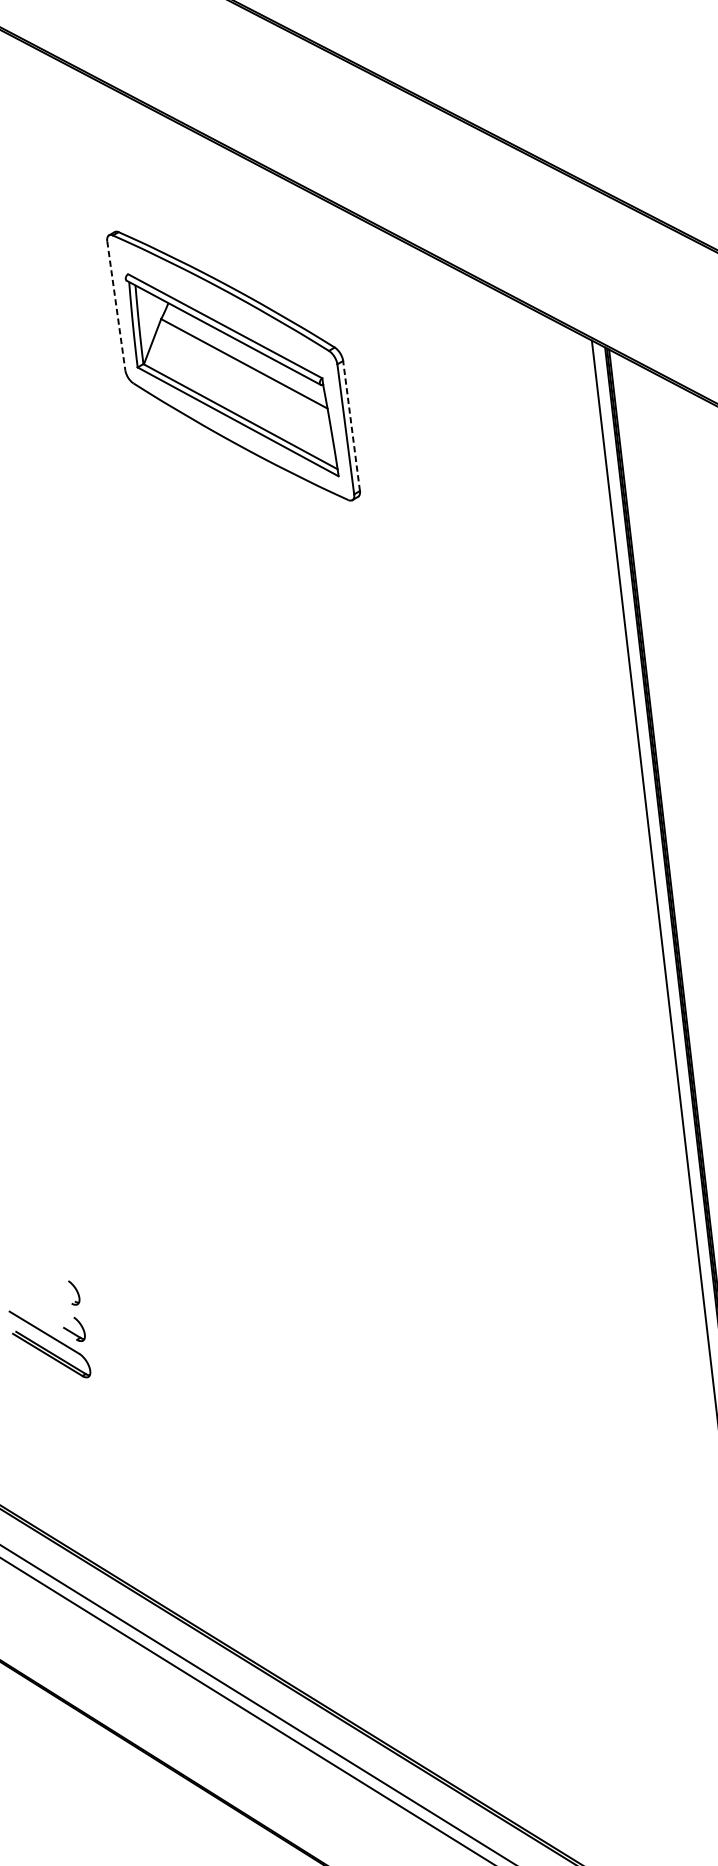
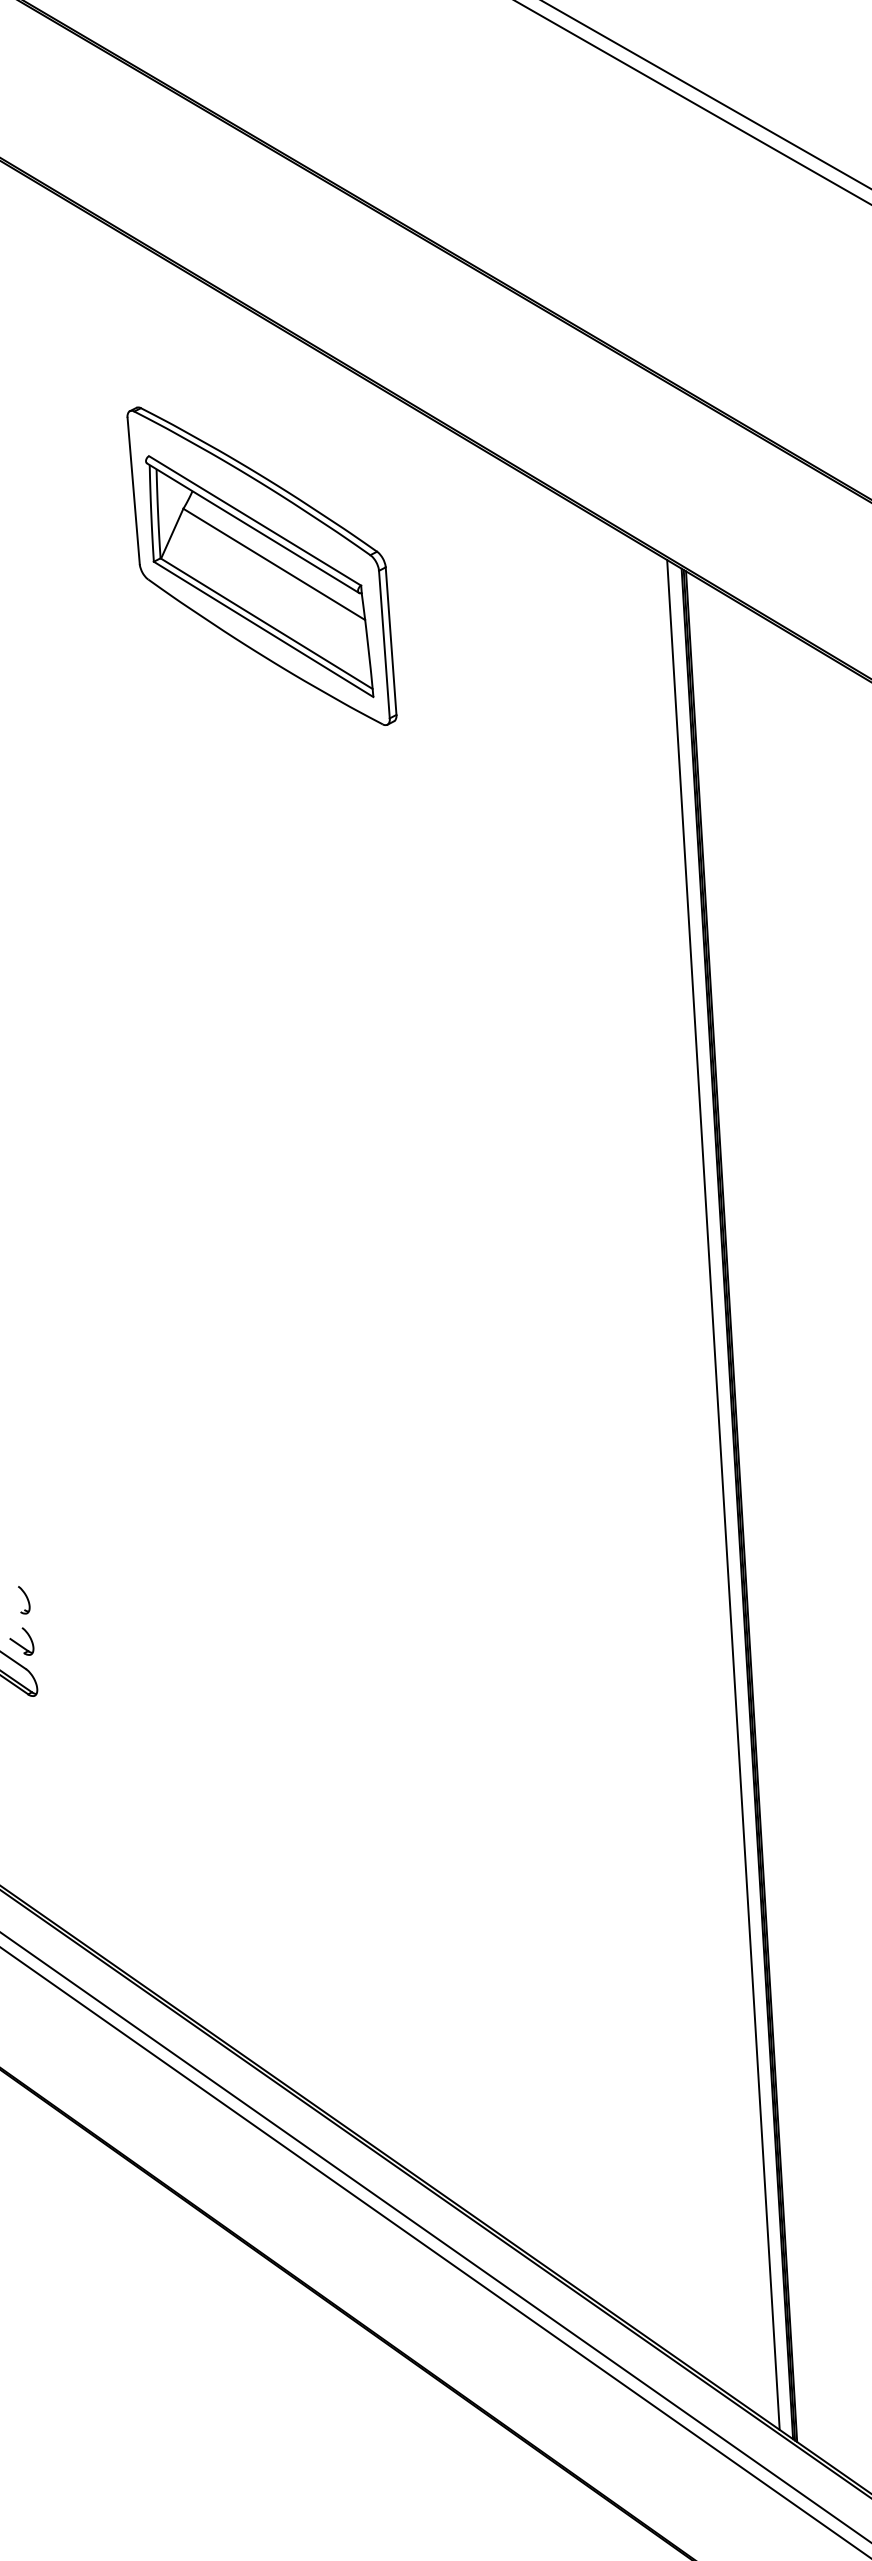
line: (116, 306) -> (133, 491), dashed -> solid
line: (351, 426) -> (391, 641), dashed -> solid

